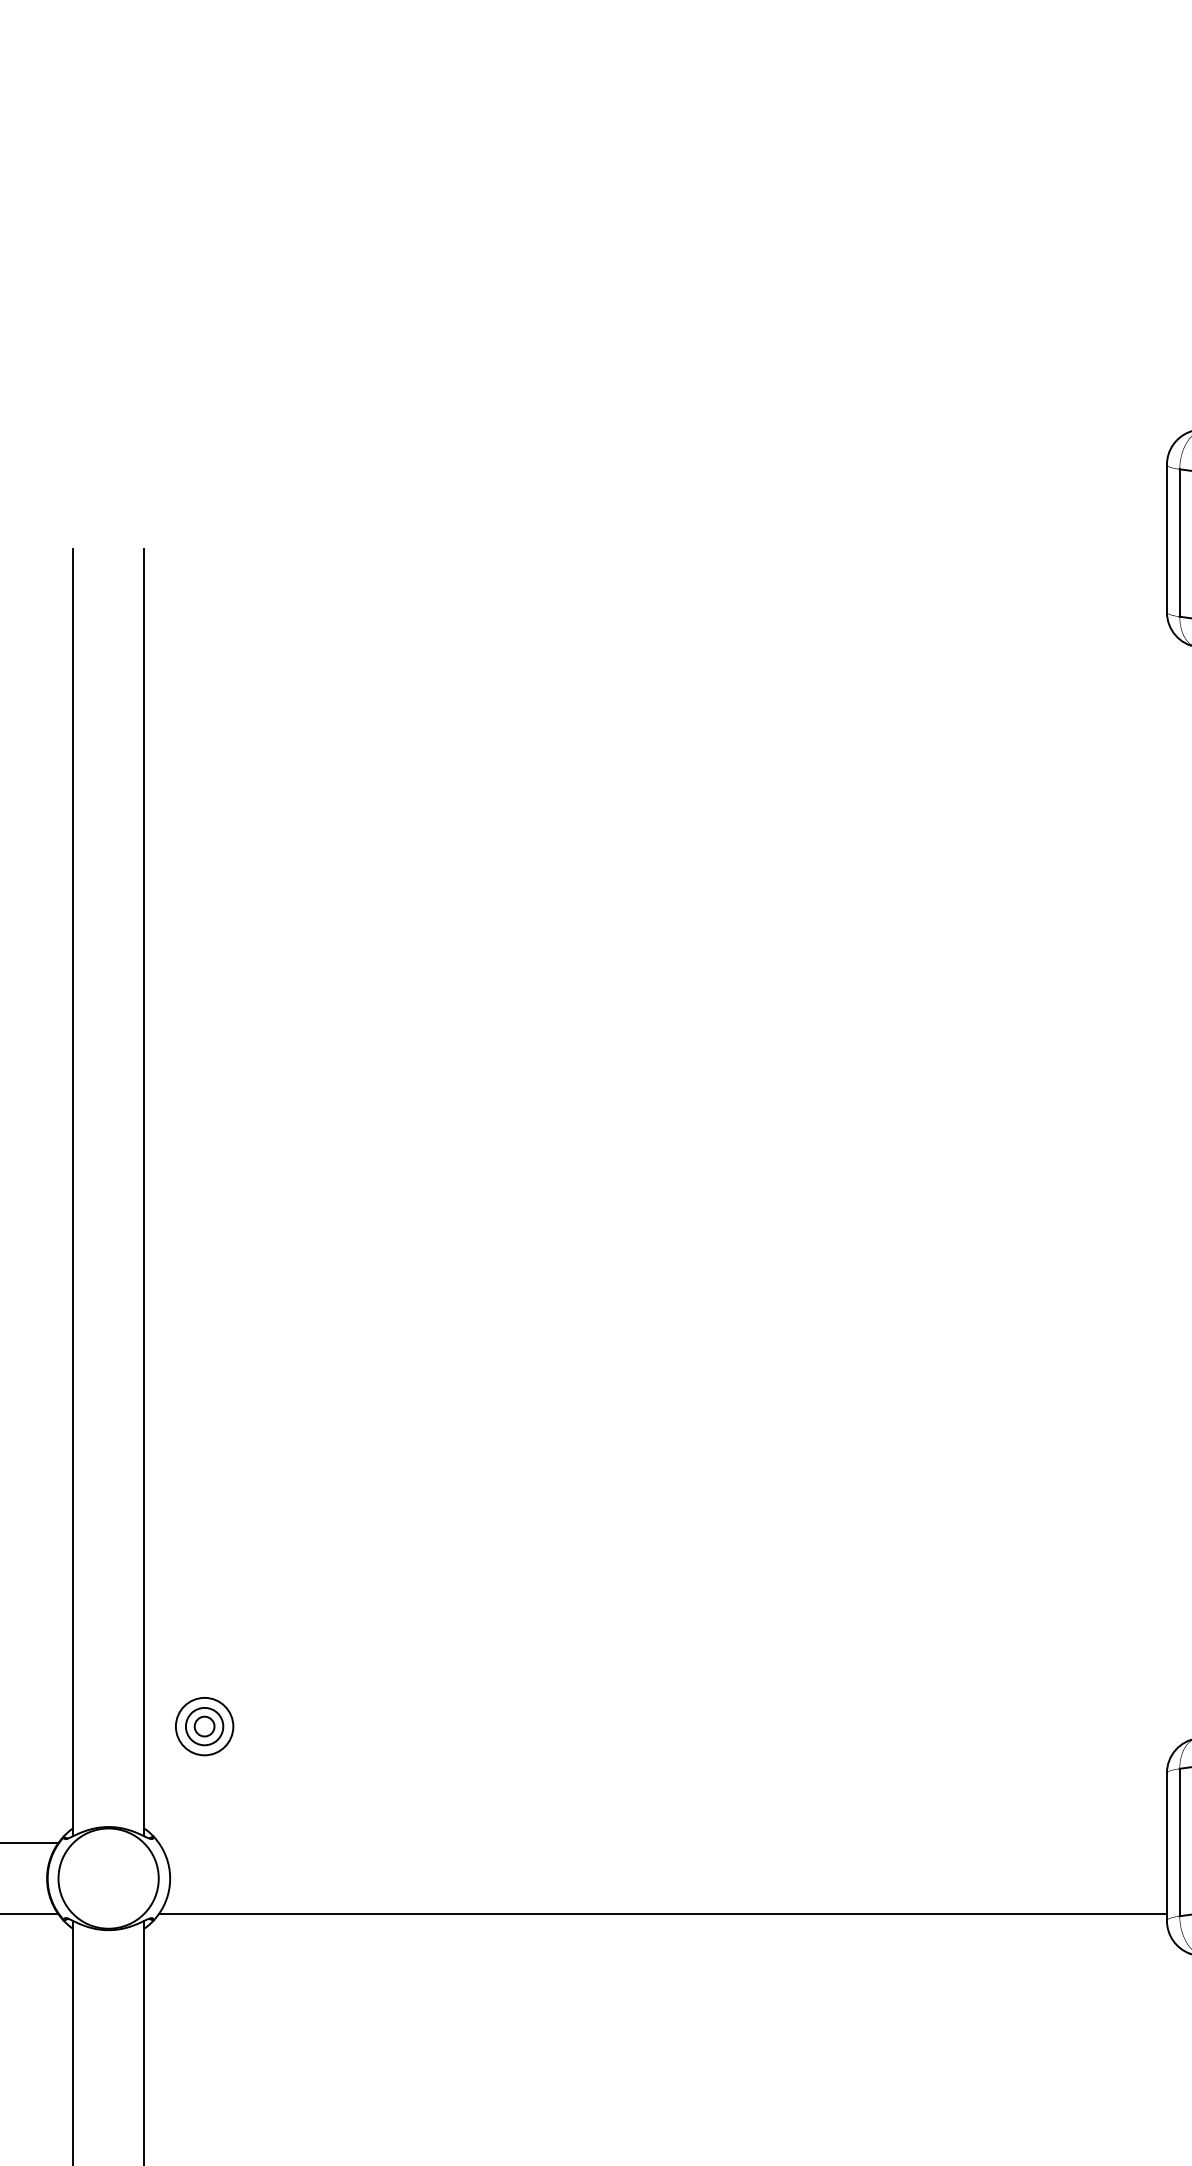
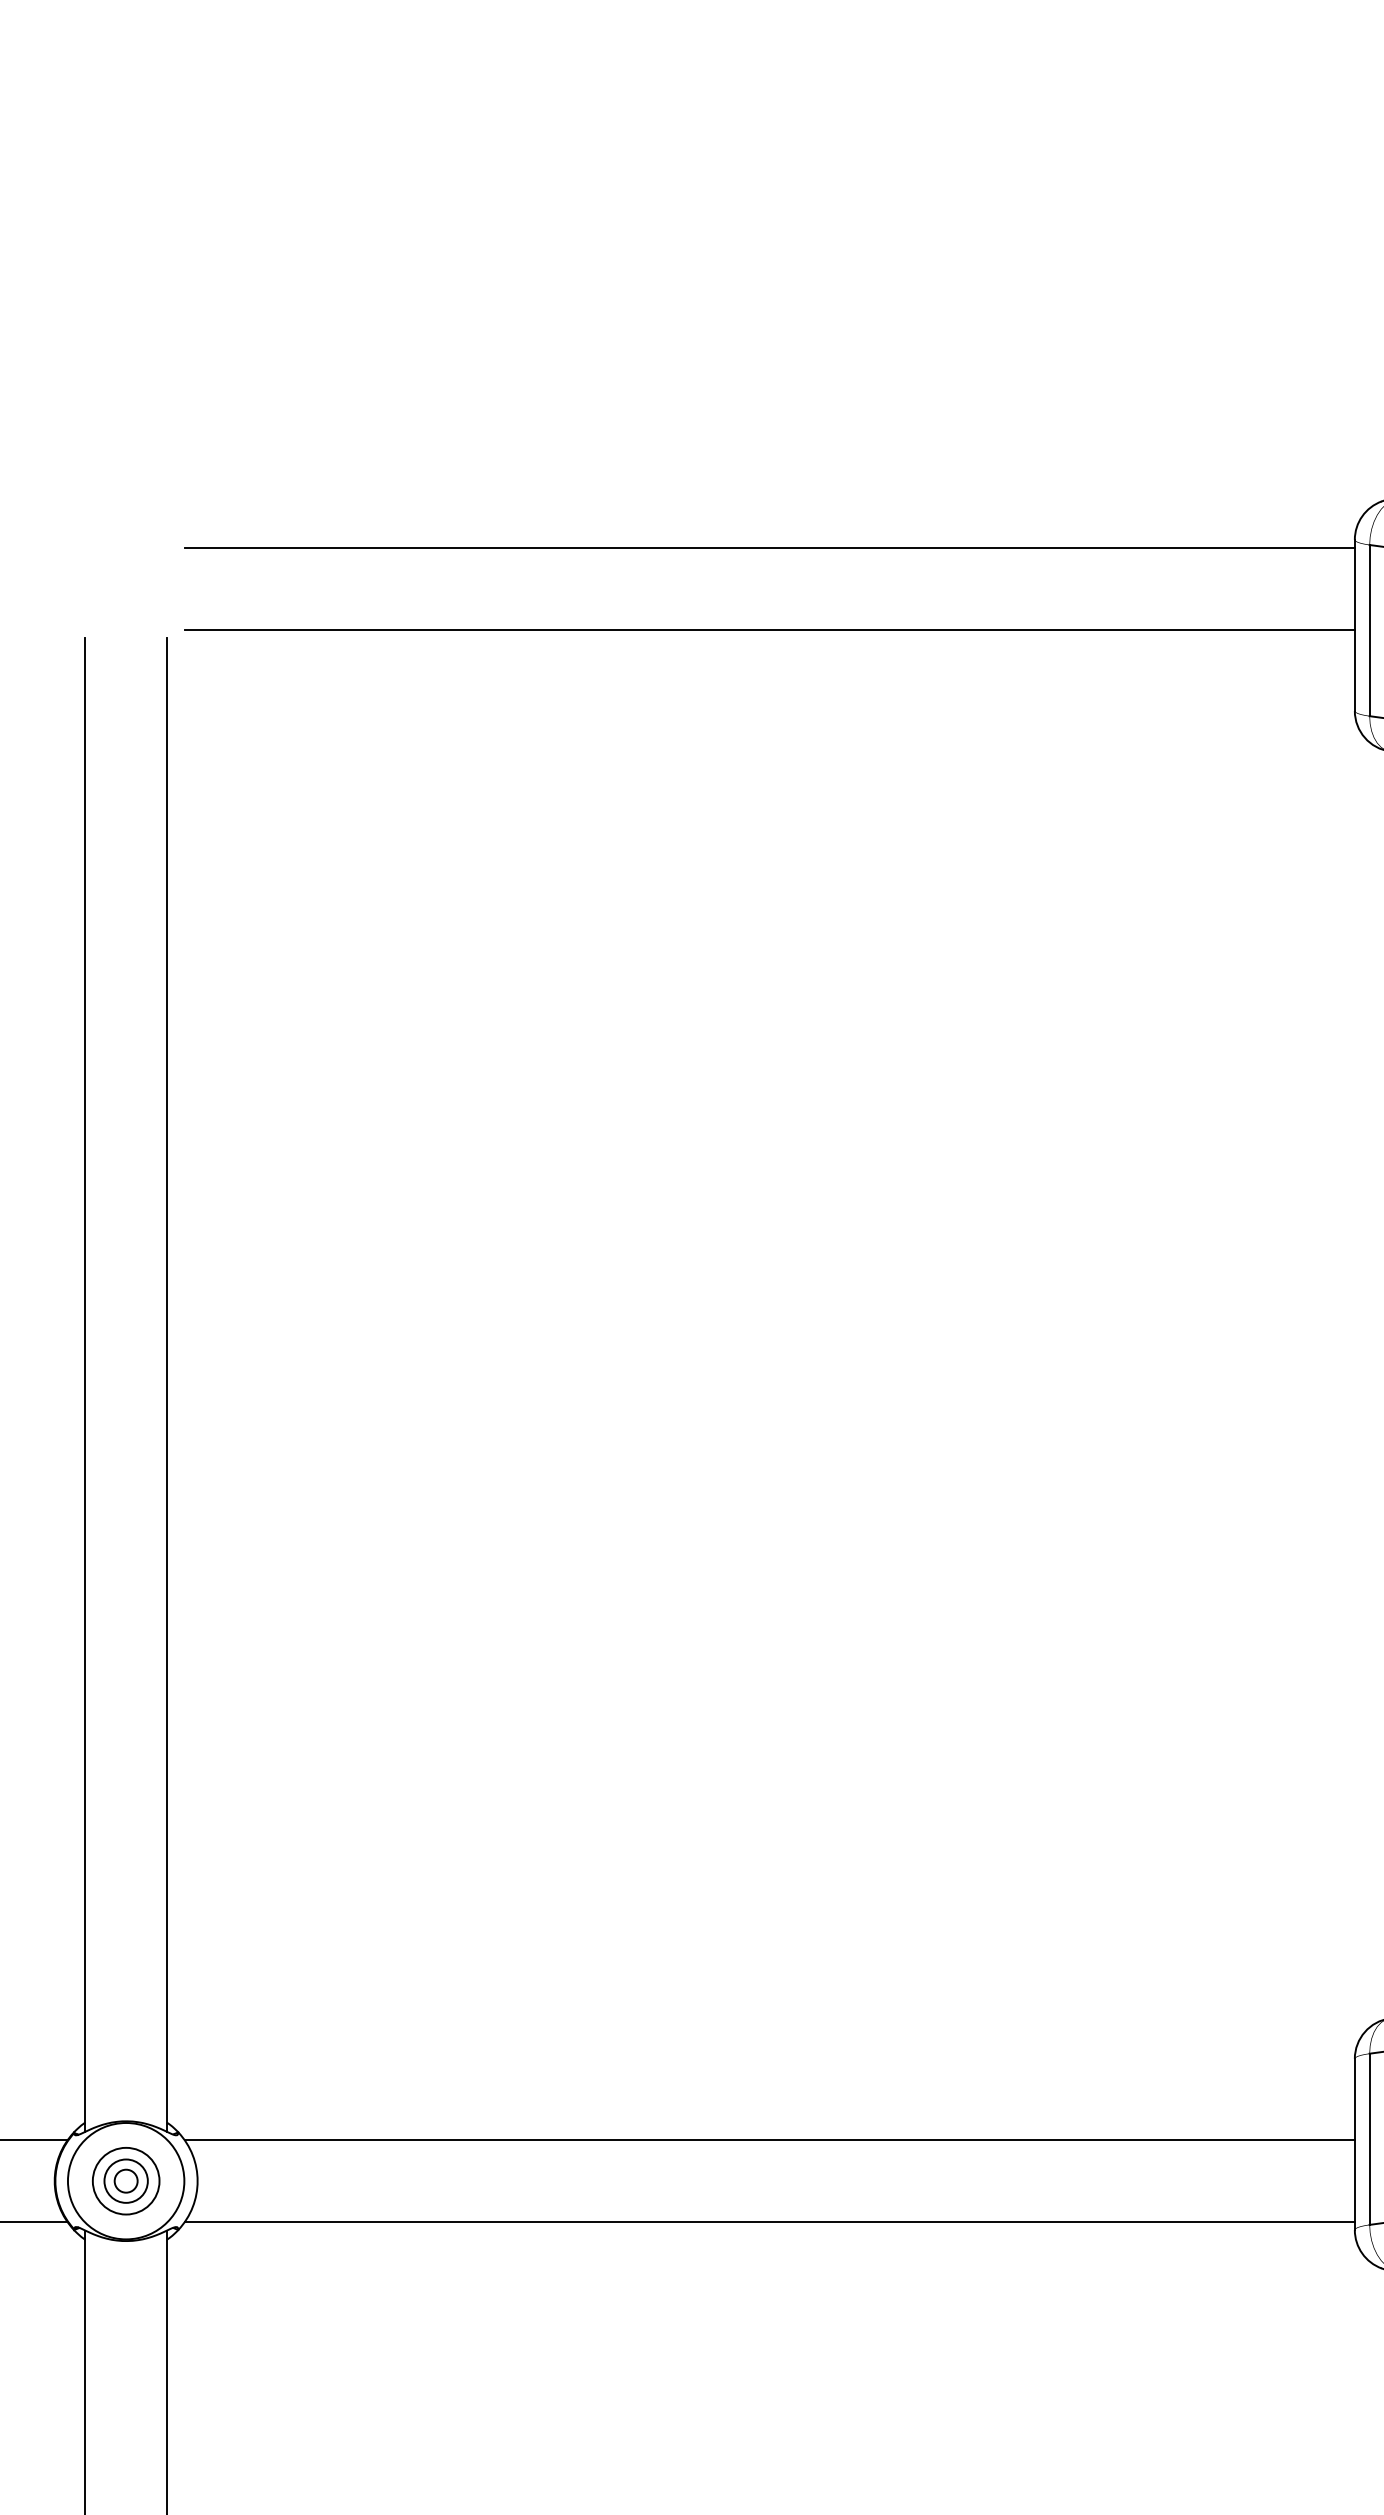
line: (662, 471) -> (769, 547), added
line: (662, 542) -> (769, 629), added
part: (204, 1726) -> (126, 2181), moved
line: (662, 1843) -> (769, 2140), added

